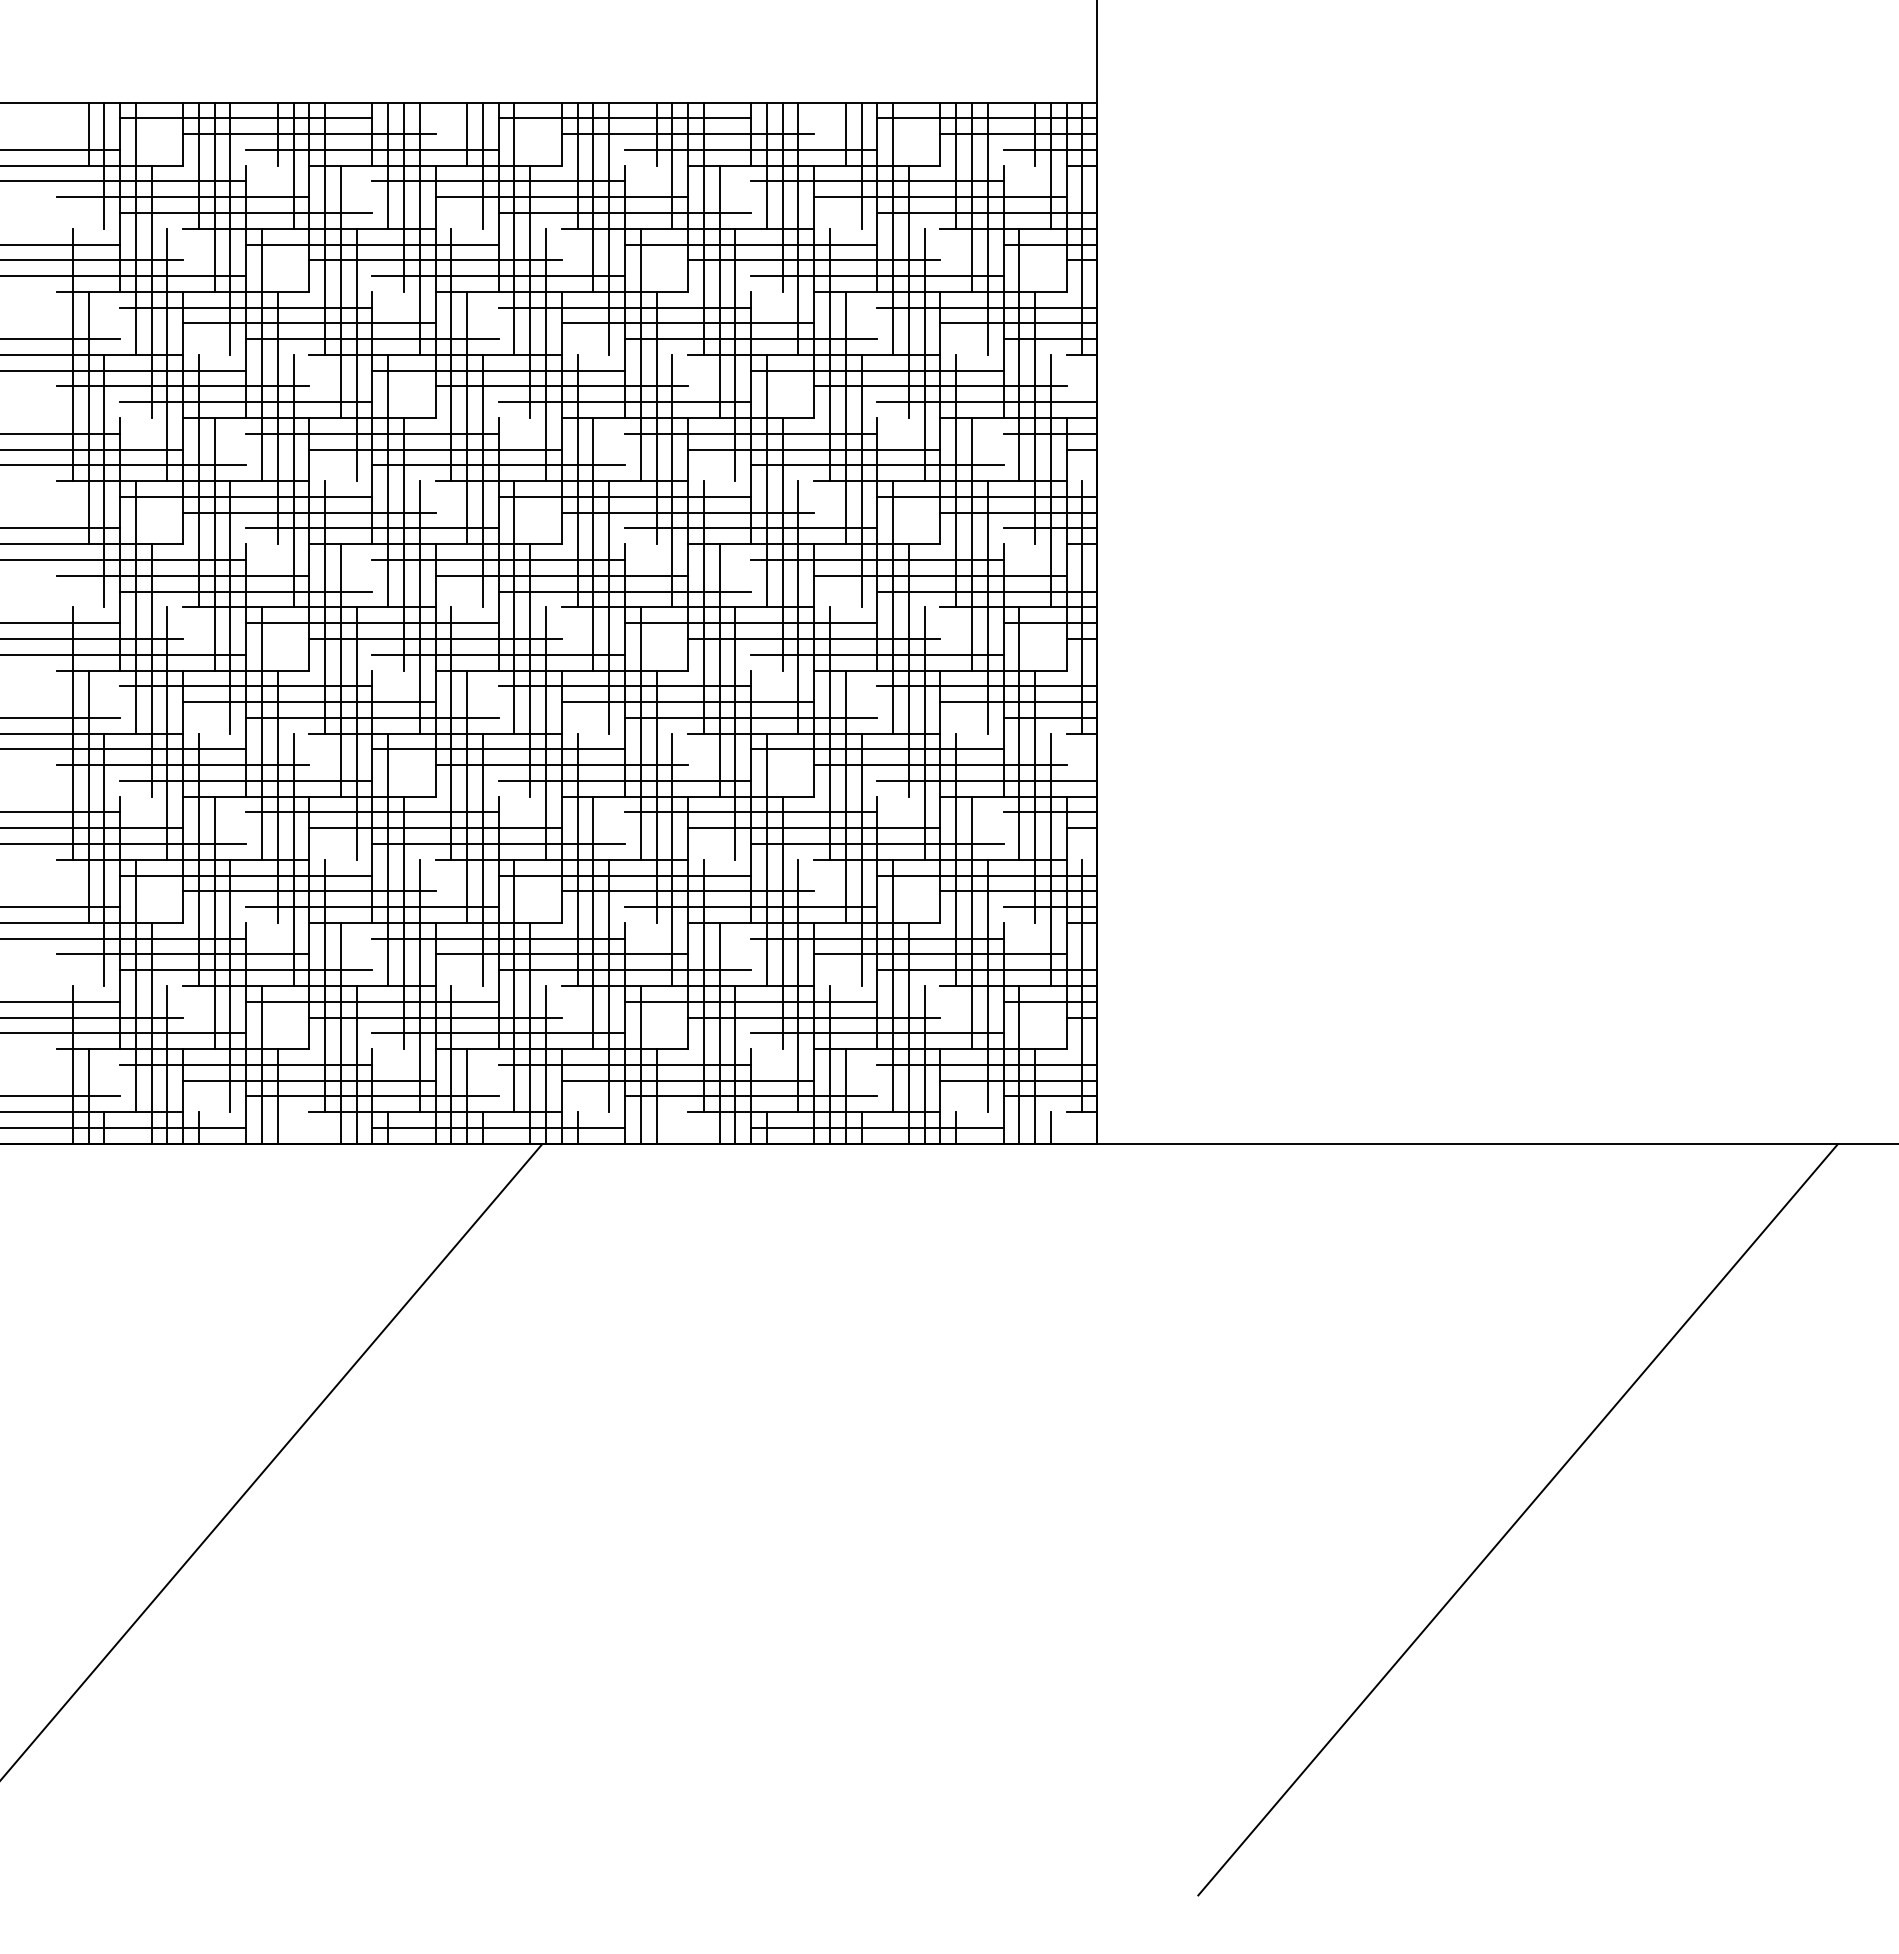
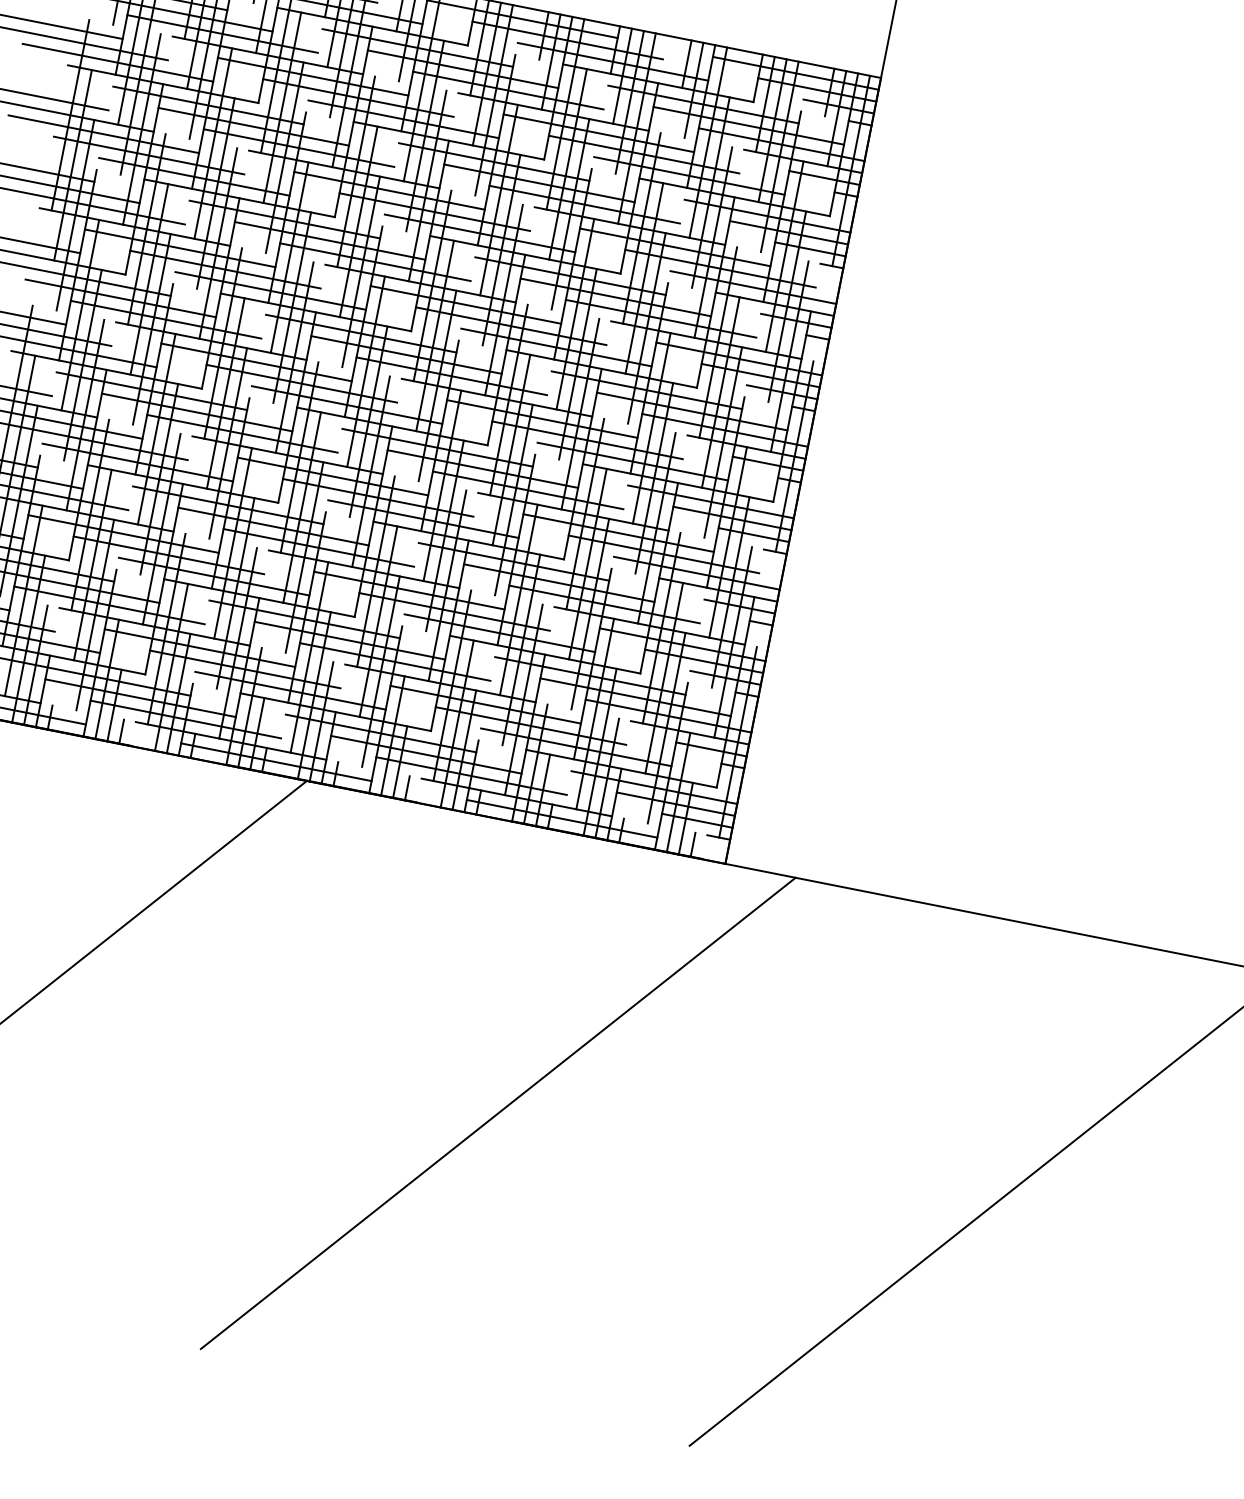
line: (293, 1128) -> (121, 731), added
line: (672, 1128) -> (407, 788), added
line: (870, 1519) -> (498, 1113), added

